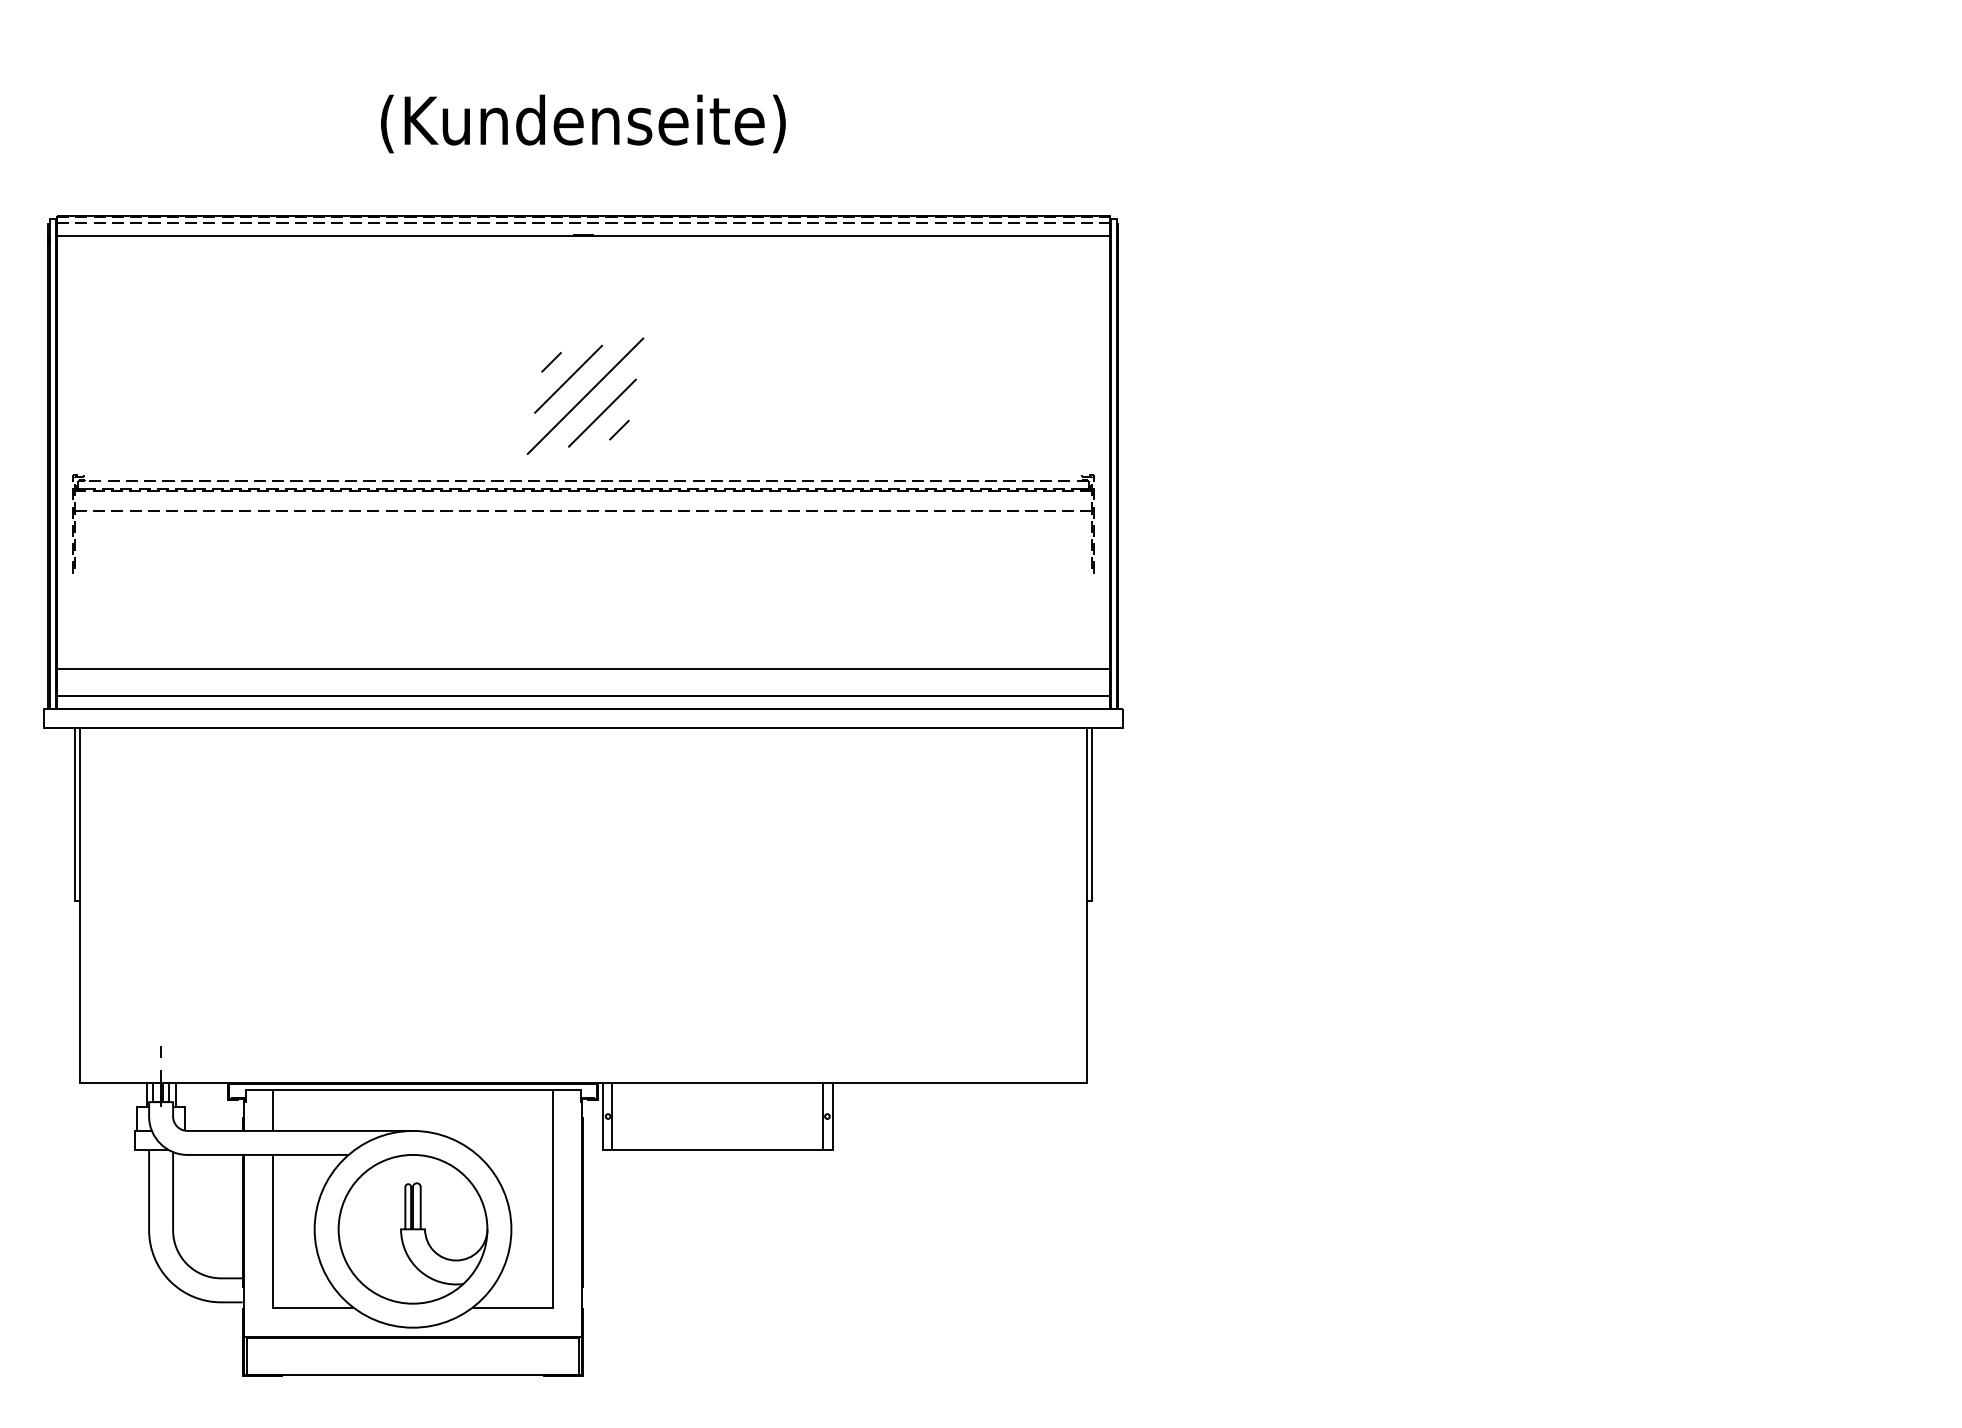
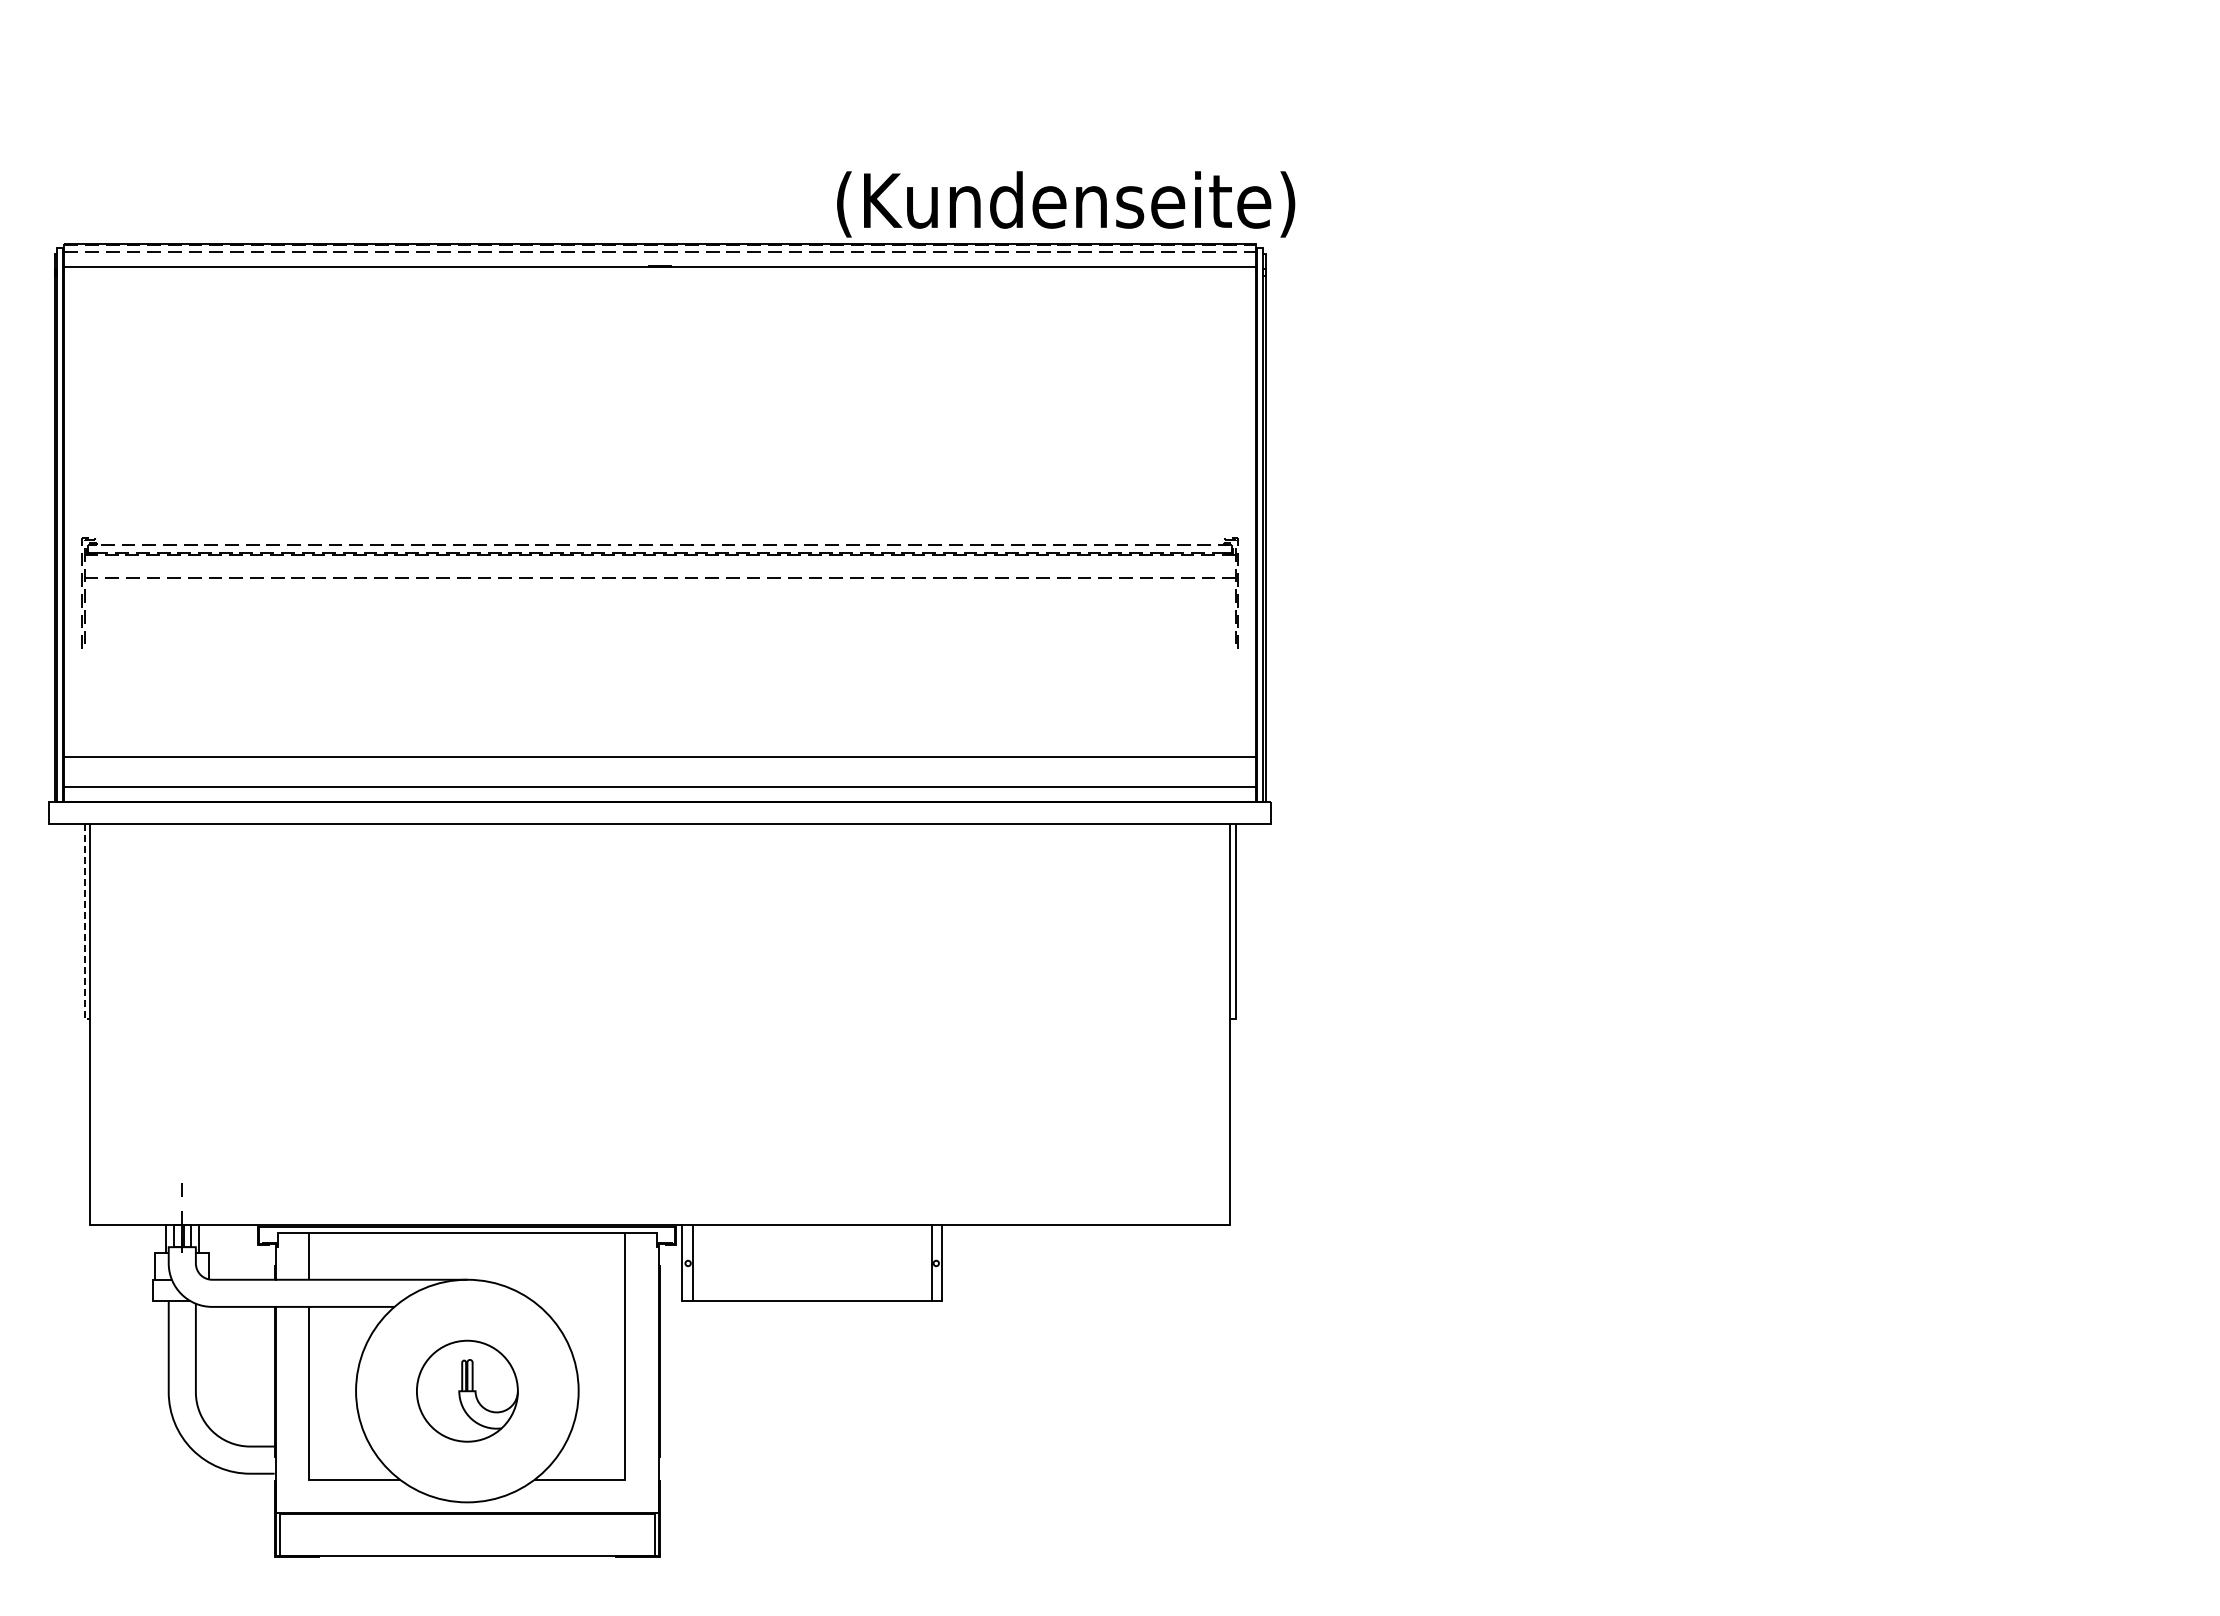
text: (583, 124) -> (1066, 204), moved
part: (585, 396) -> (662, 448), removed
line: (74, 817) -> (84, 925), solid -> dashed
part: (413, 1229) -> (467, 1391), size x0.6

